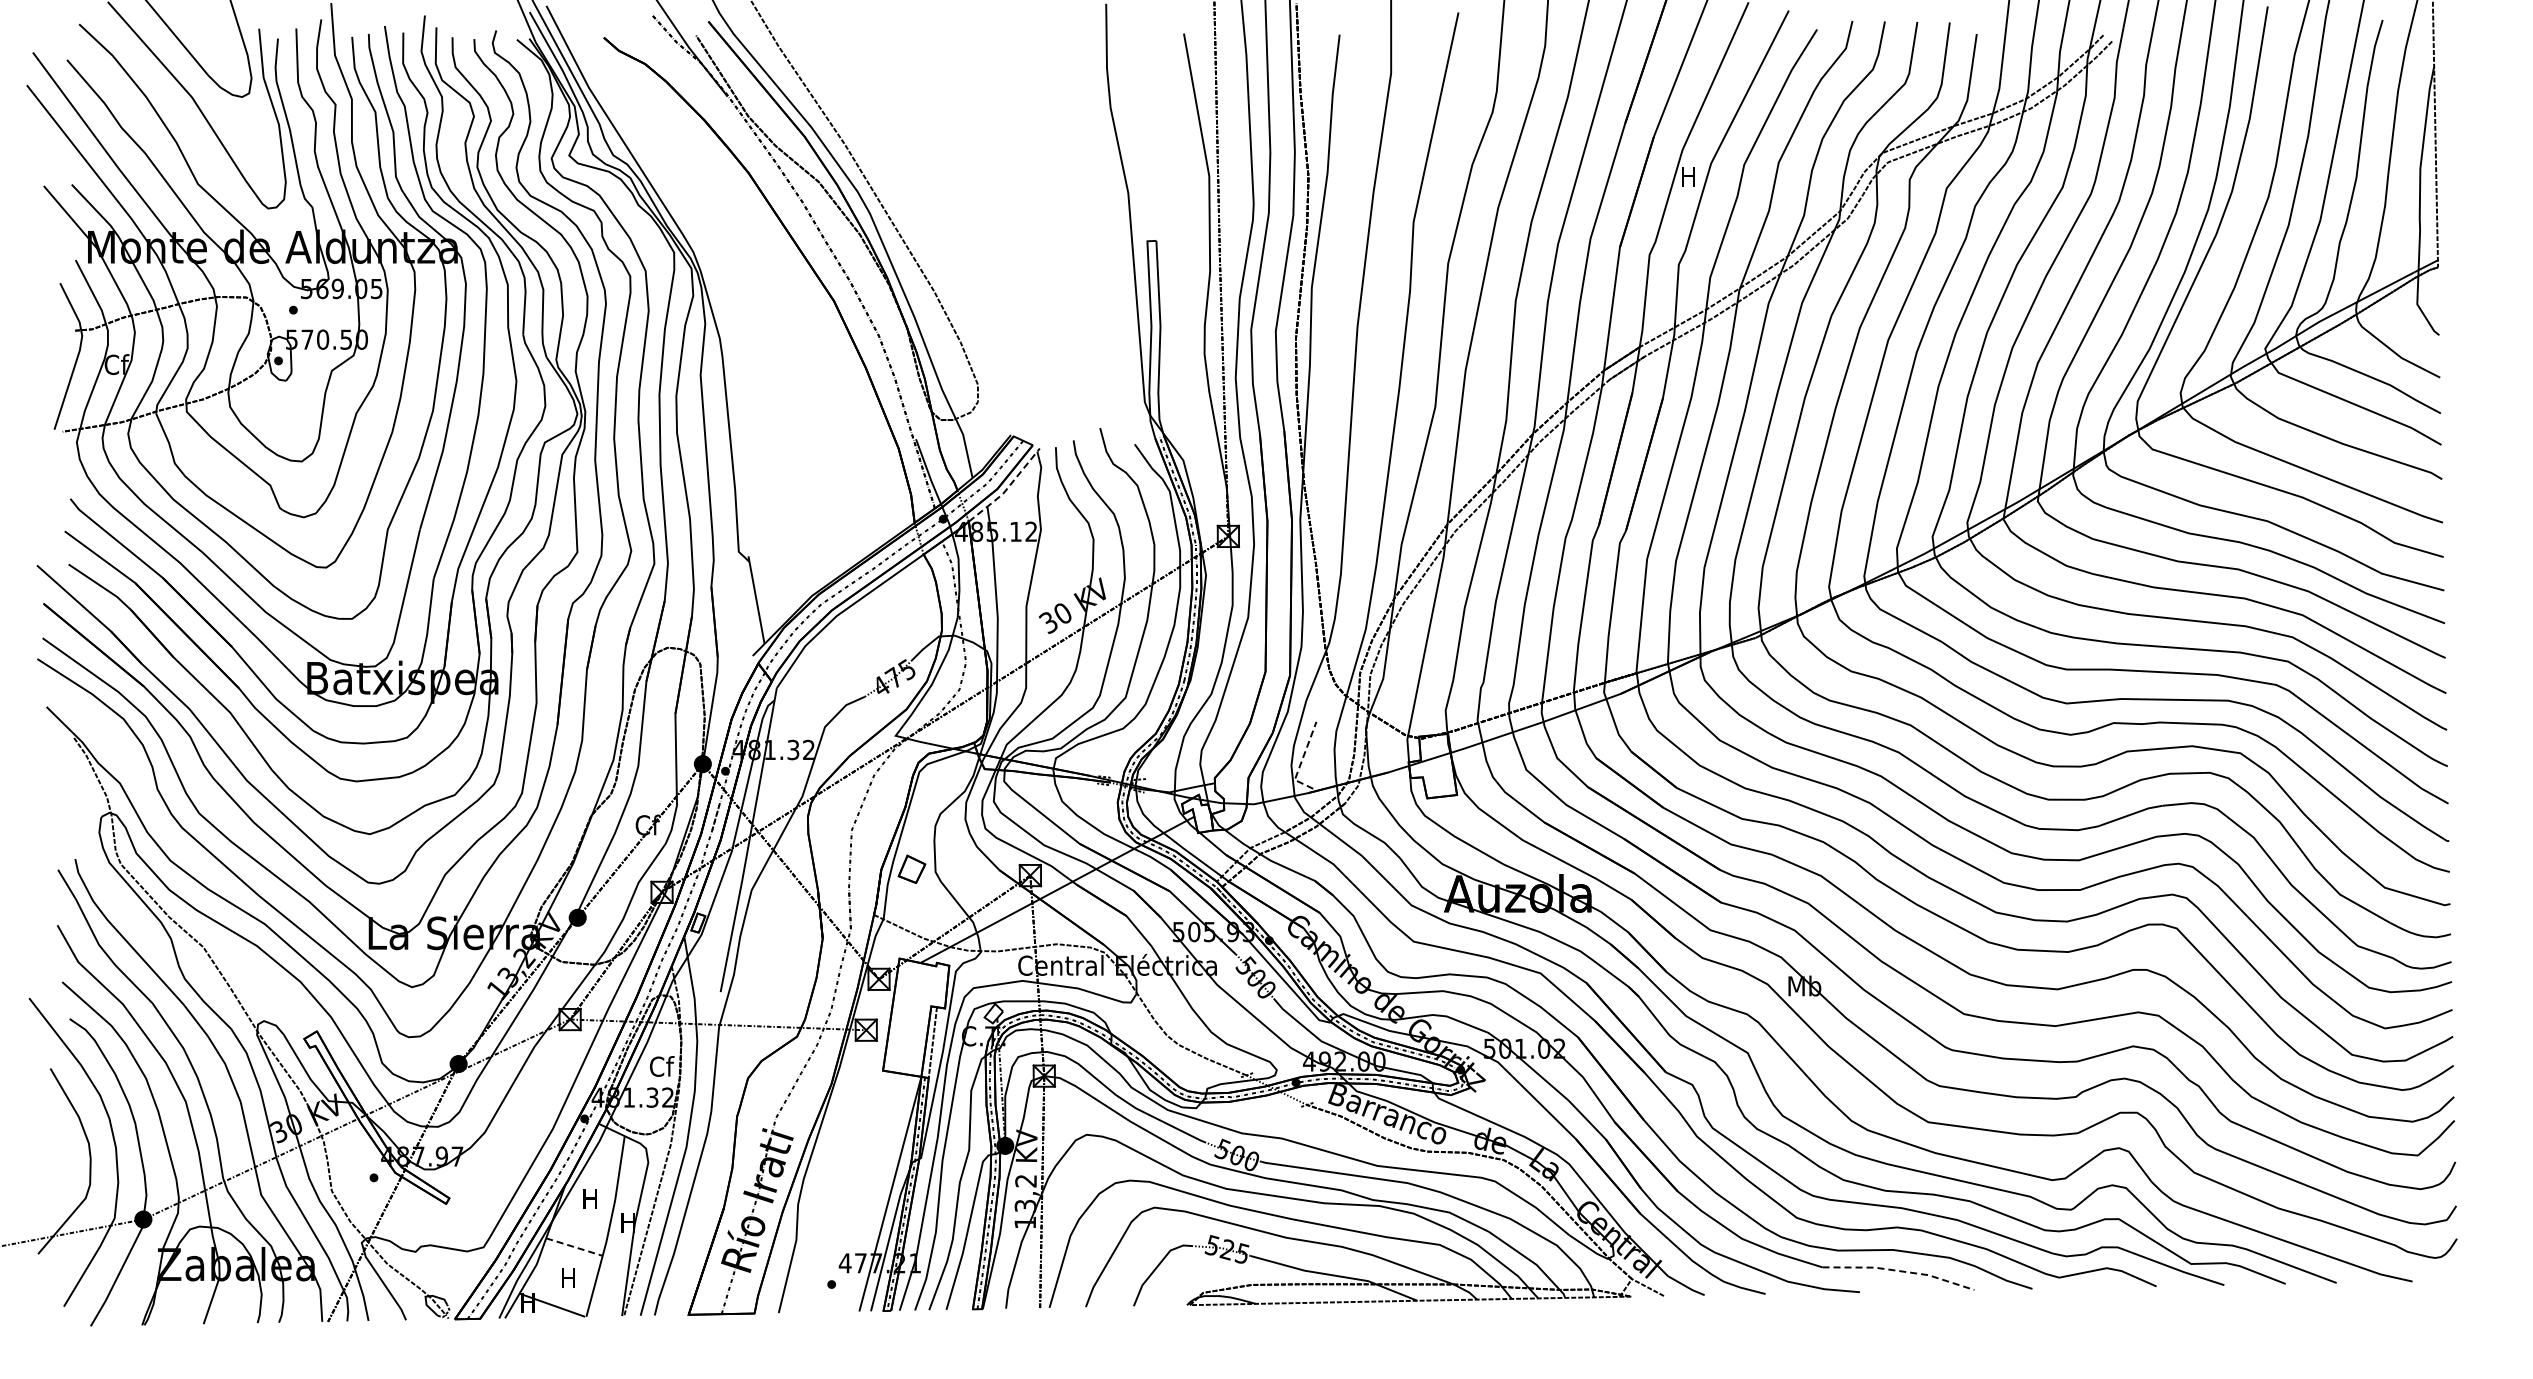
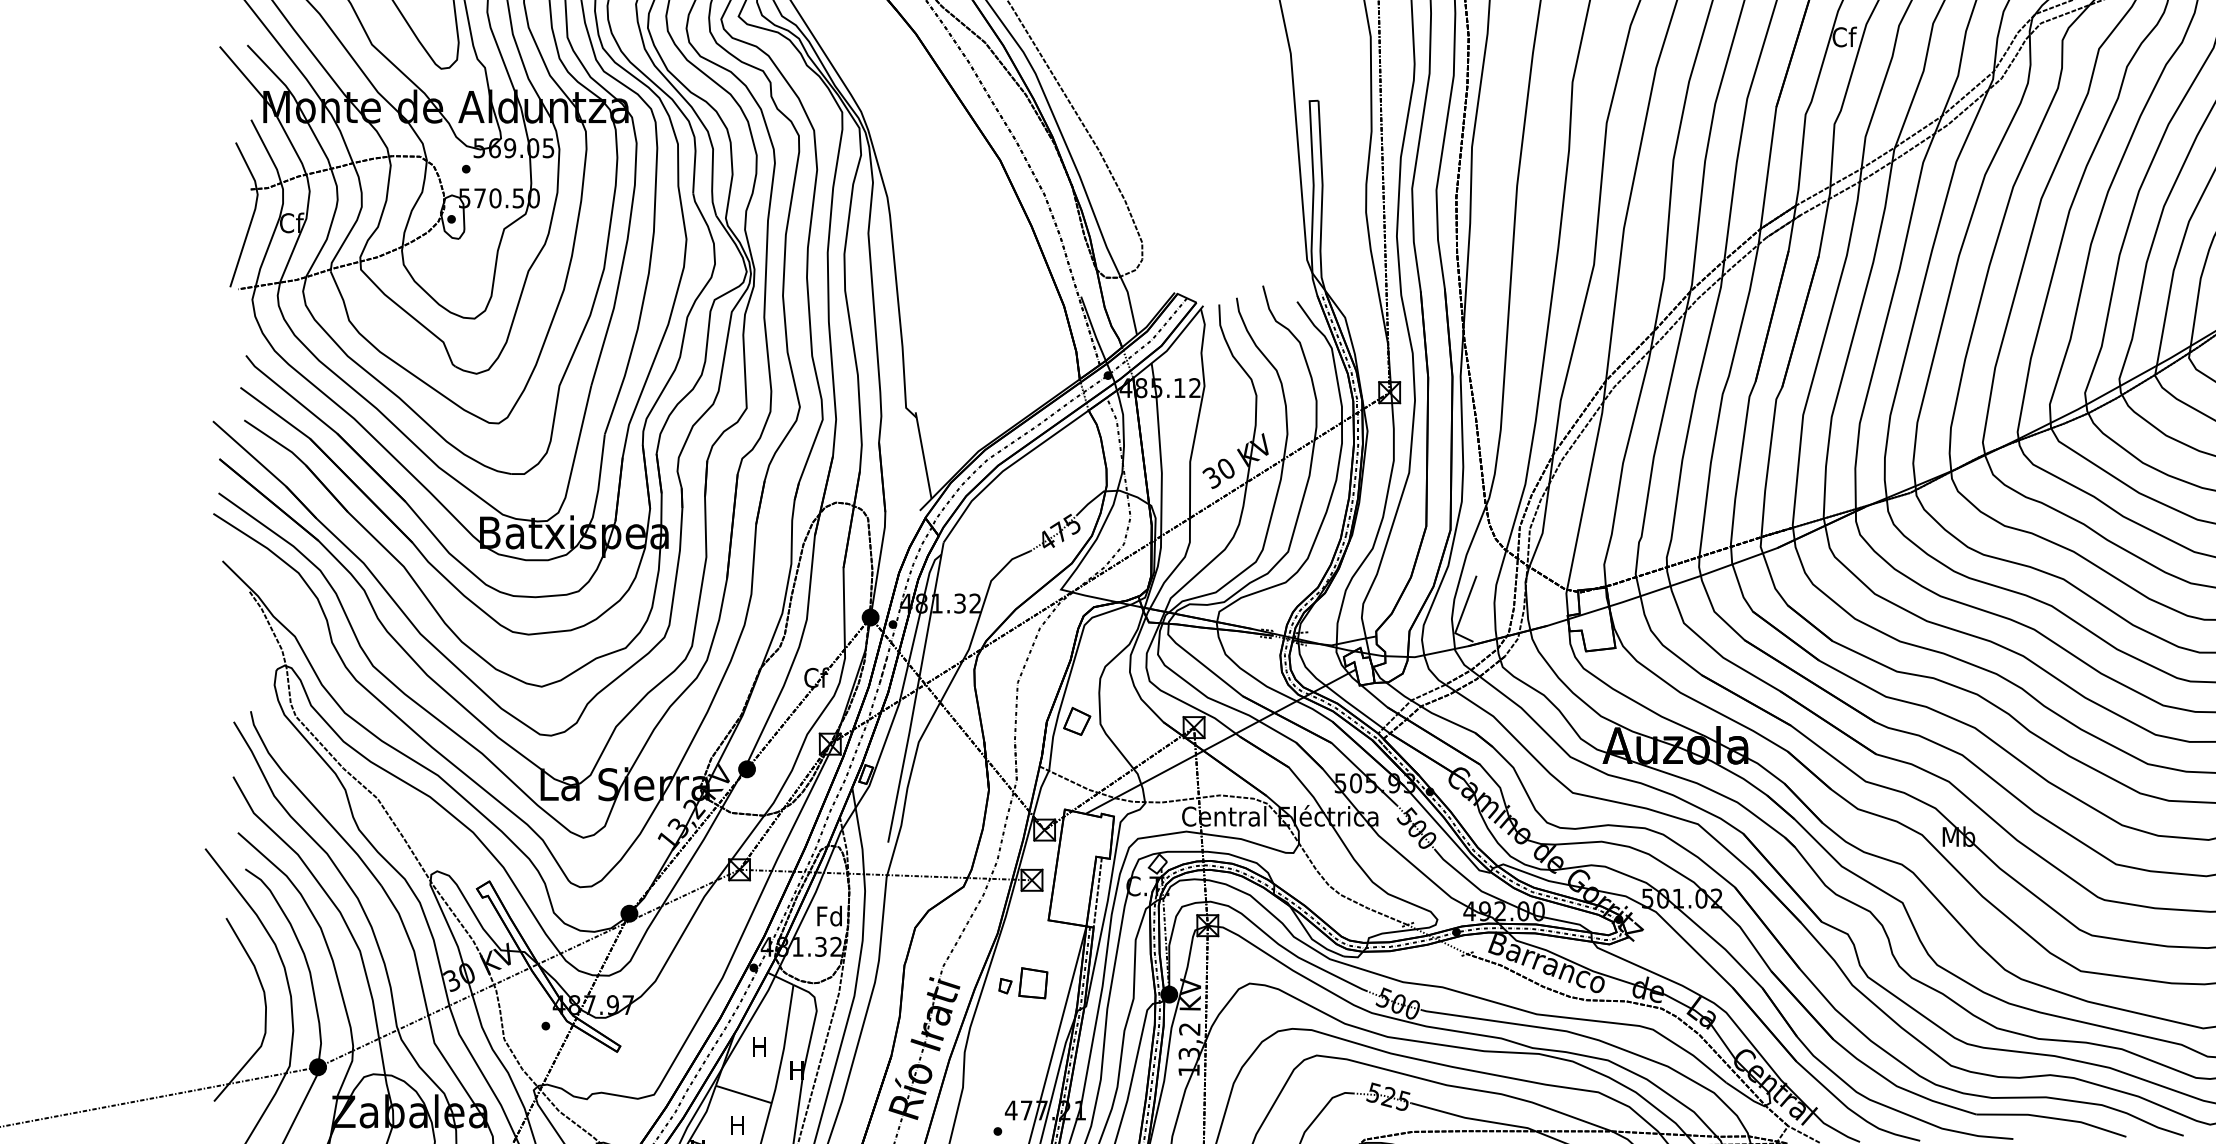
text: (1689, 175) -> (1845, 36), H -> Cf
line: (1007, 488) -> (1171, 345), dashed -> solid
line: (1301, 761) -> (1461, 614), dashed -> solid
text: (661, 1066) -> (829, 916), Cf -> Fd
part: (857, 1134) -> (1023, 983), added
line: (574, 1247) -> (743, 1094), dashed -> solid
line: (1900, 1271) -> (2053, 1118), dashed -> solid

